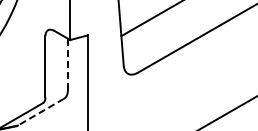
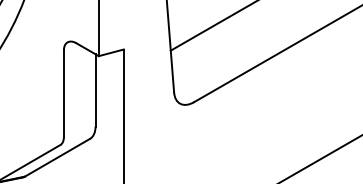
line: (67, 64) -> (94, 90), dashed -> solid
line: (40, 112) -> (56, 158), dashed -> solid

